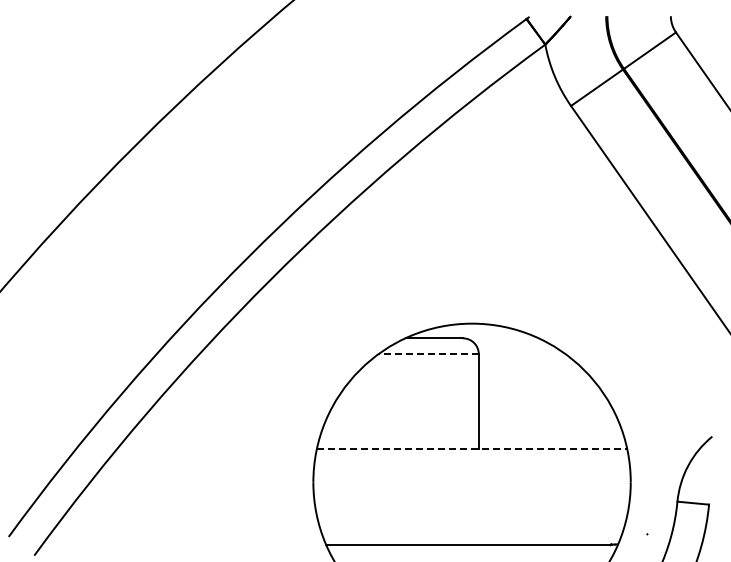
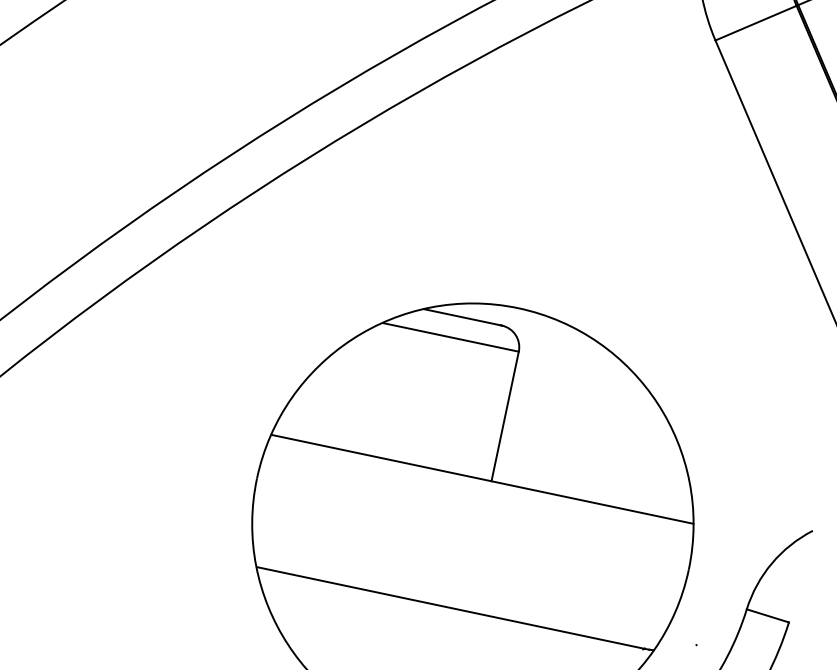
line: (428, 354) -> (450, 337), dashed -> solid
line: (472, 449) -> (482, 479), dashed -> solid

